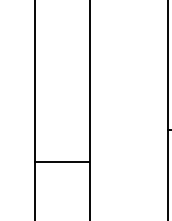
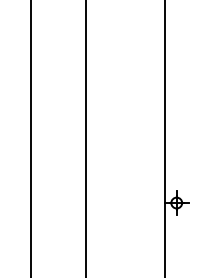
line: (62, 162) -> (58, 235), removed

